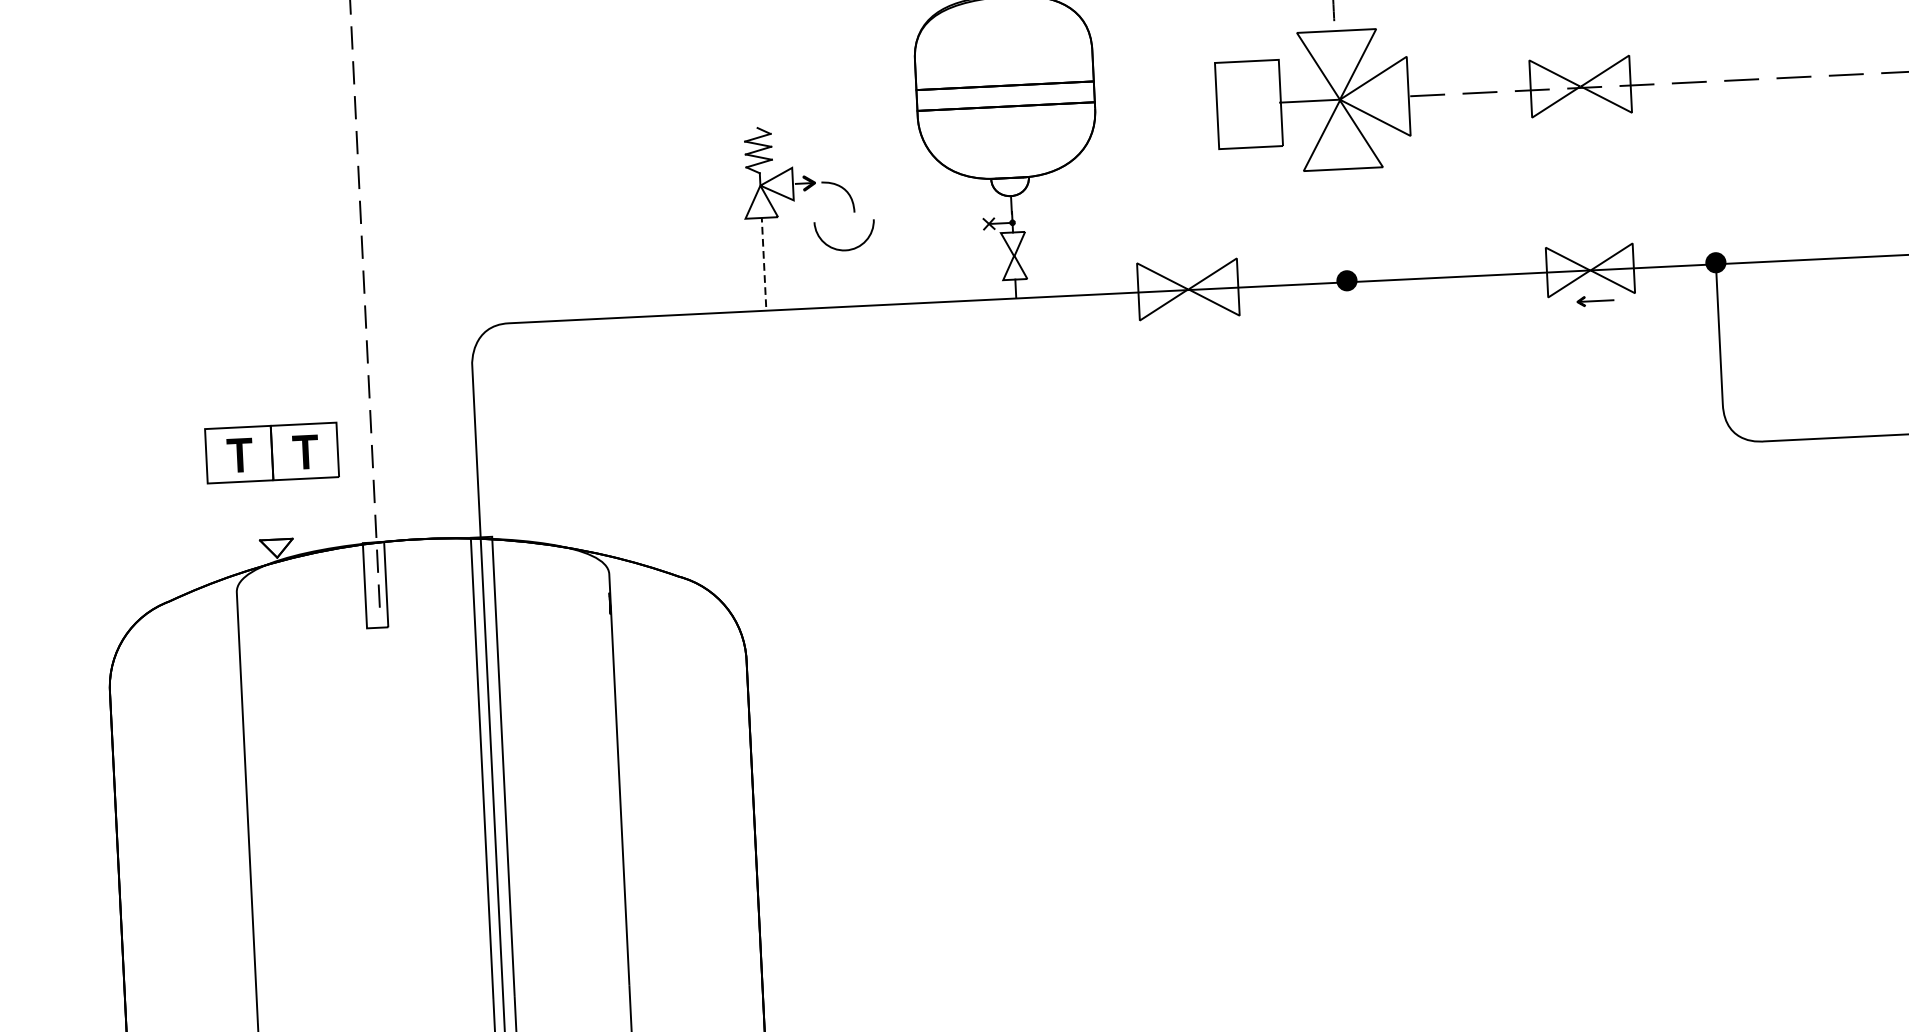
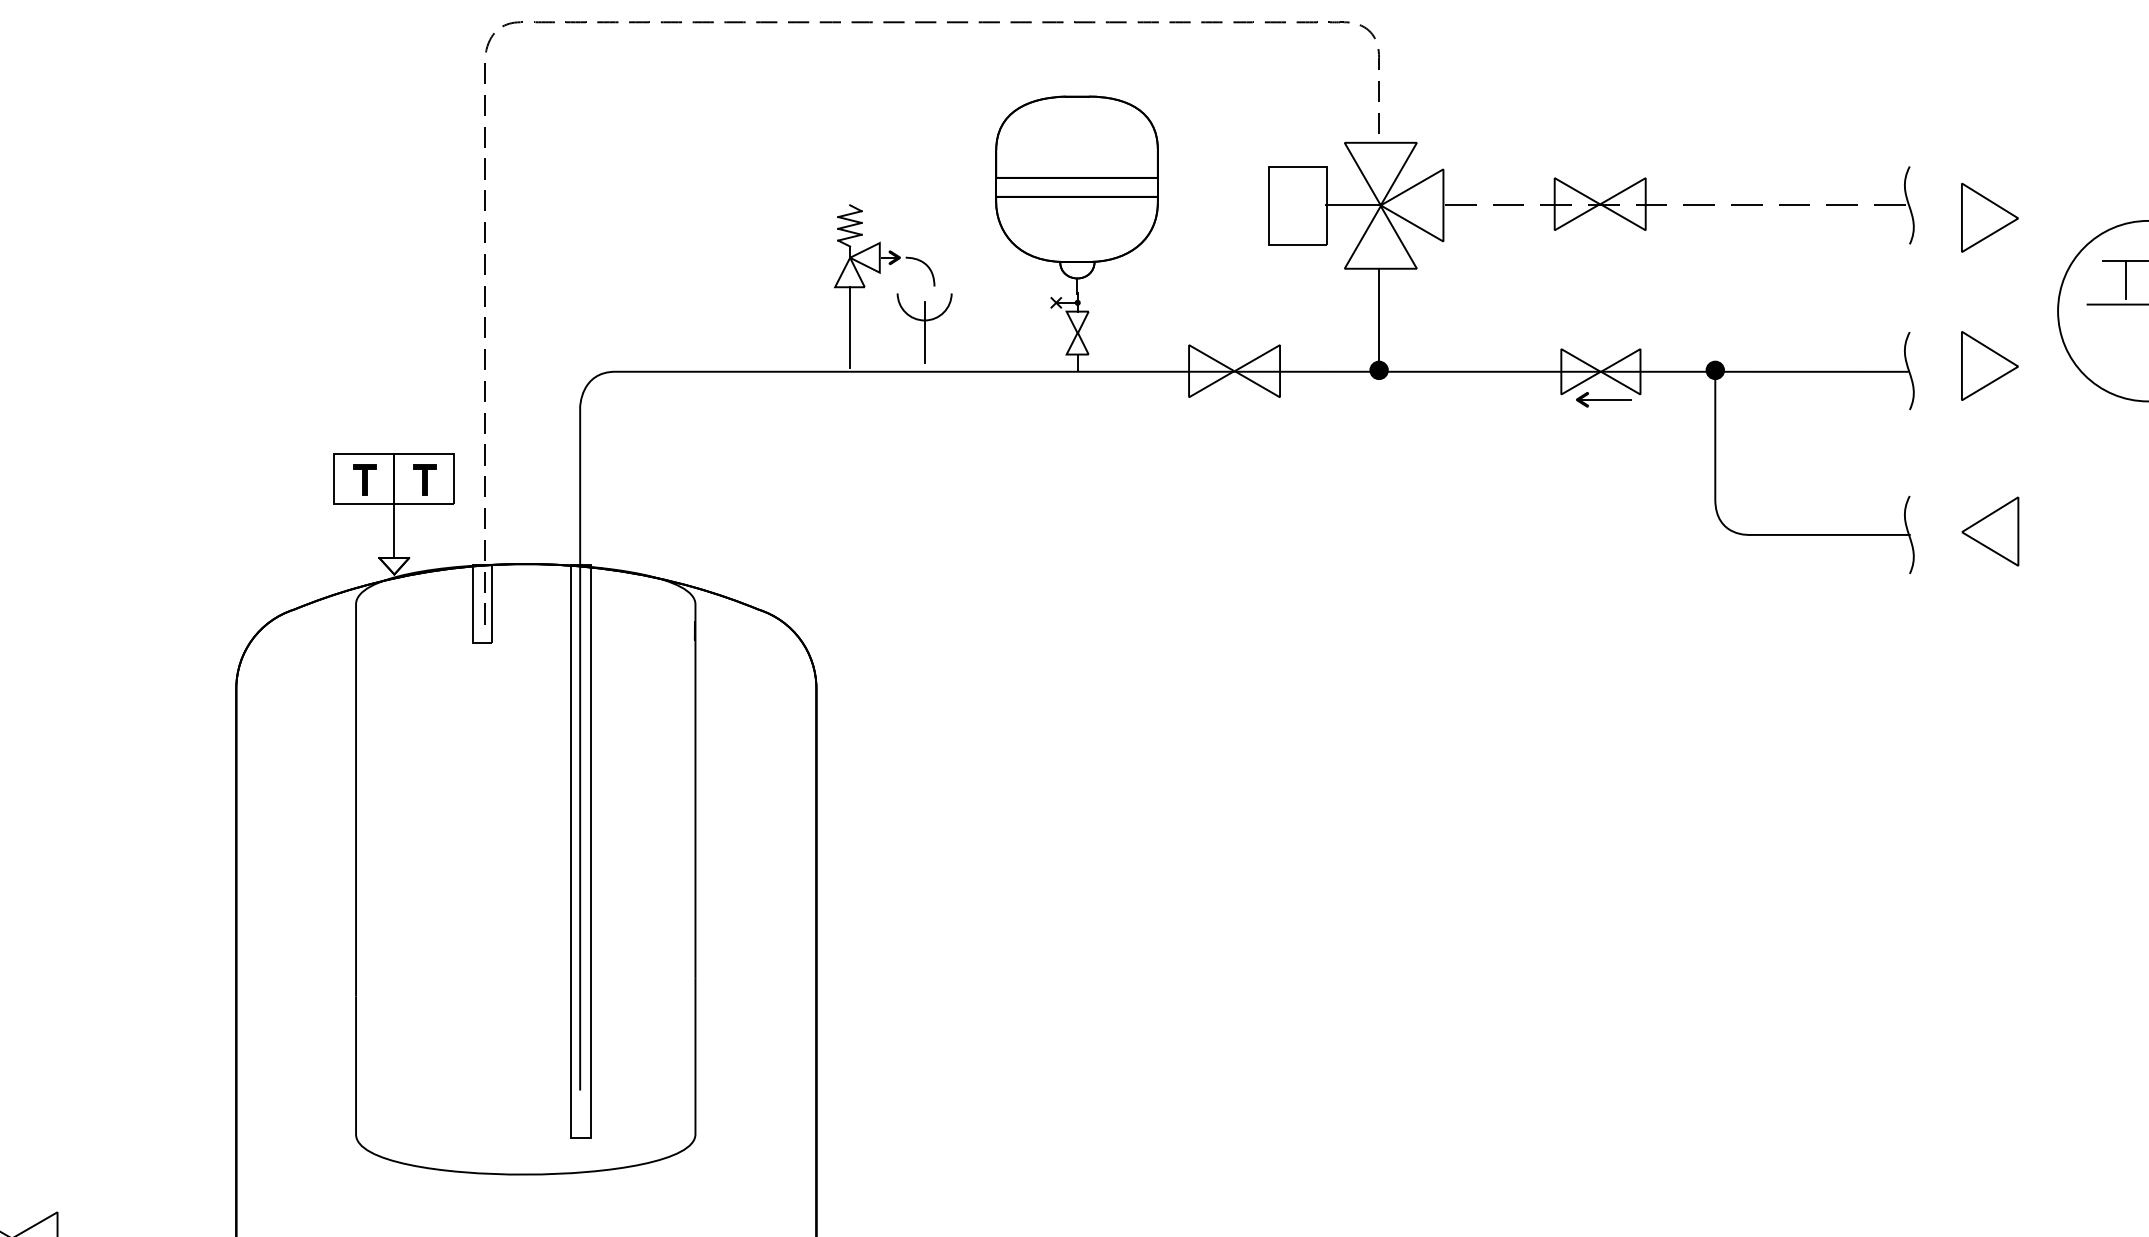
line: (1344, 226) -> (1379, 320), added
line: (763, 262) -> (849, 327), dashed -> solid
line: (846, 263) -> (924, 332), added
part: (1594, 300) -> (1603, 399), size x1.67
line: (275, 510) -> (394, 531), added

